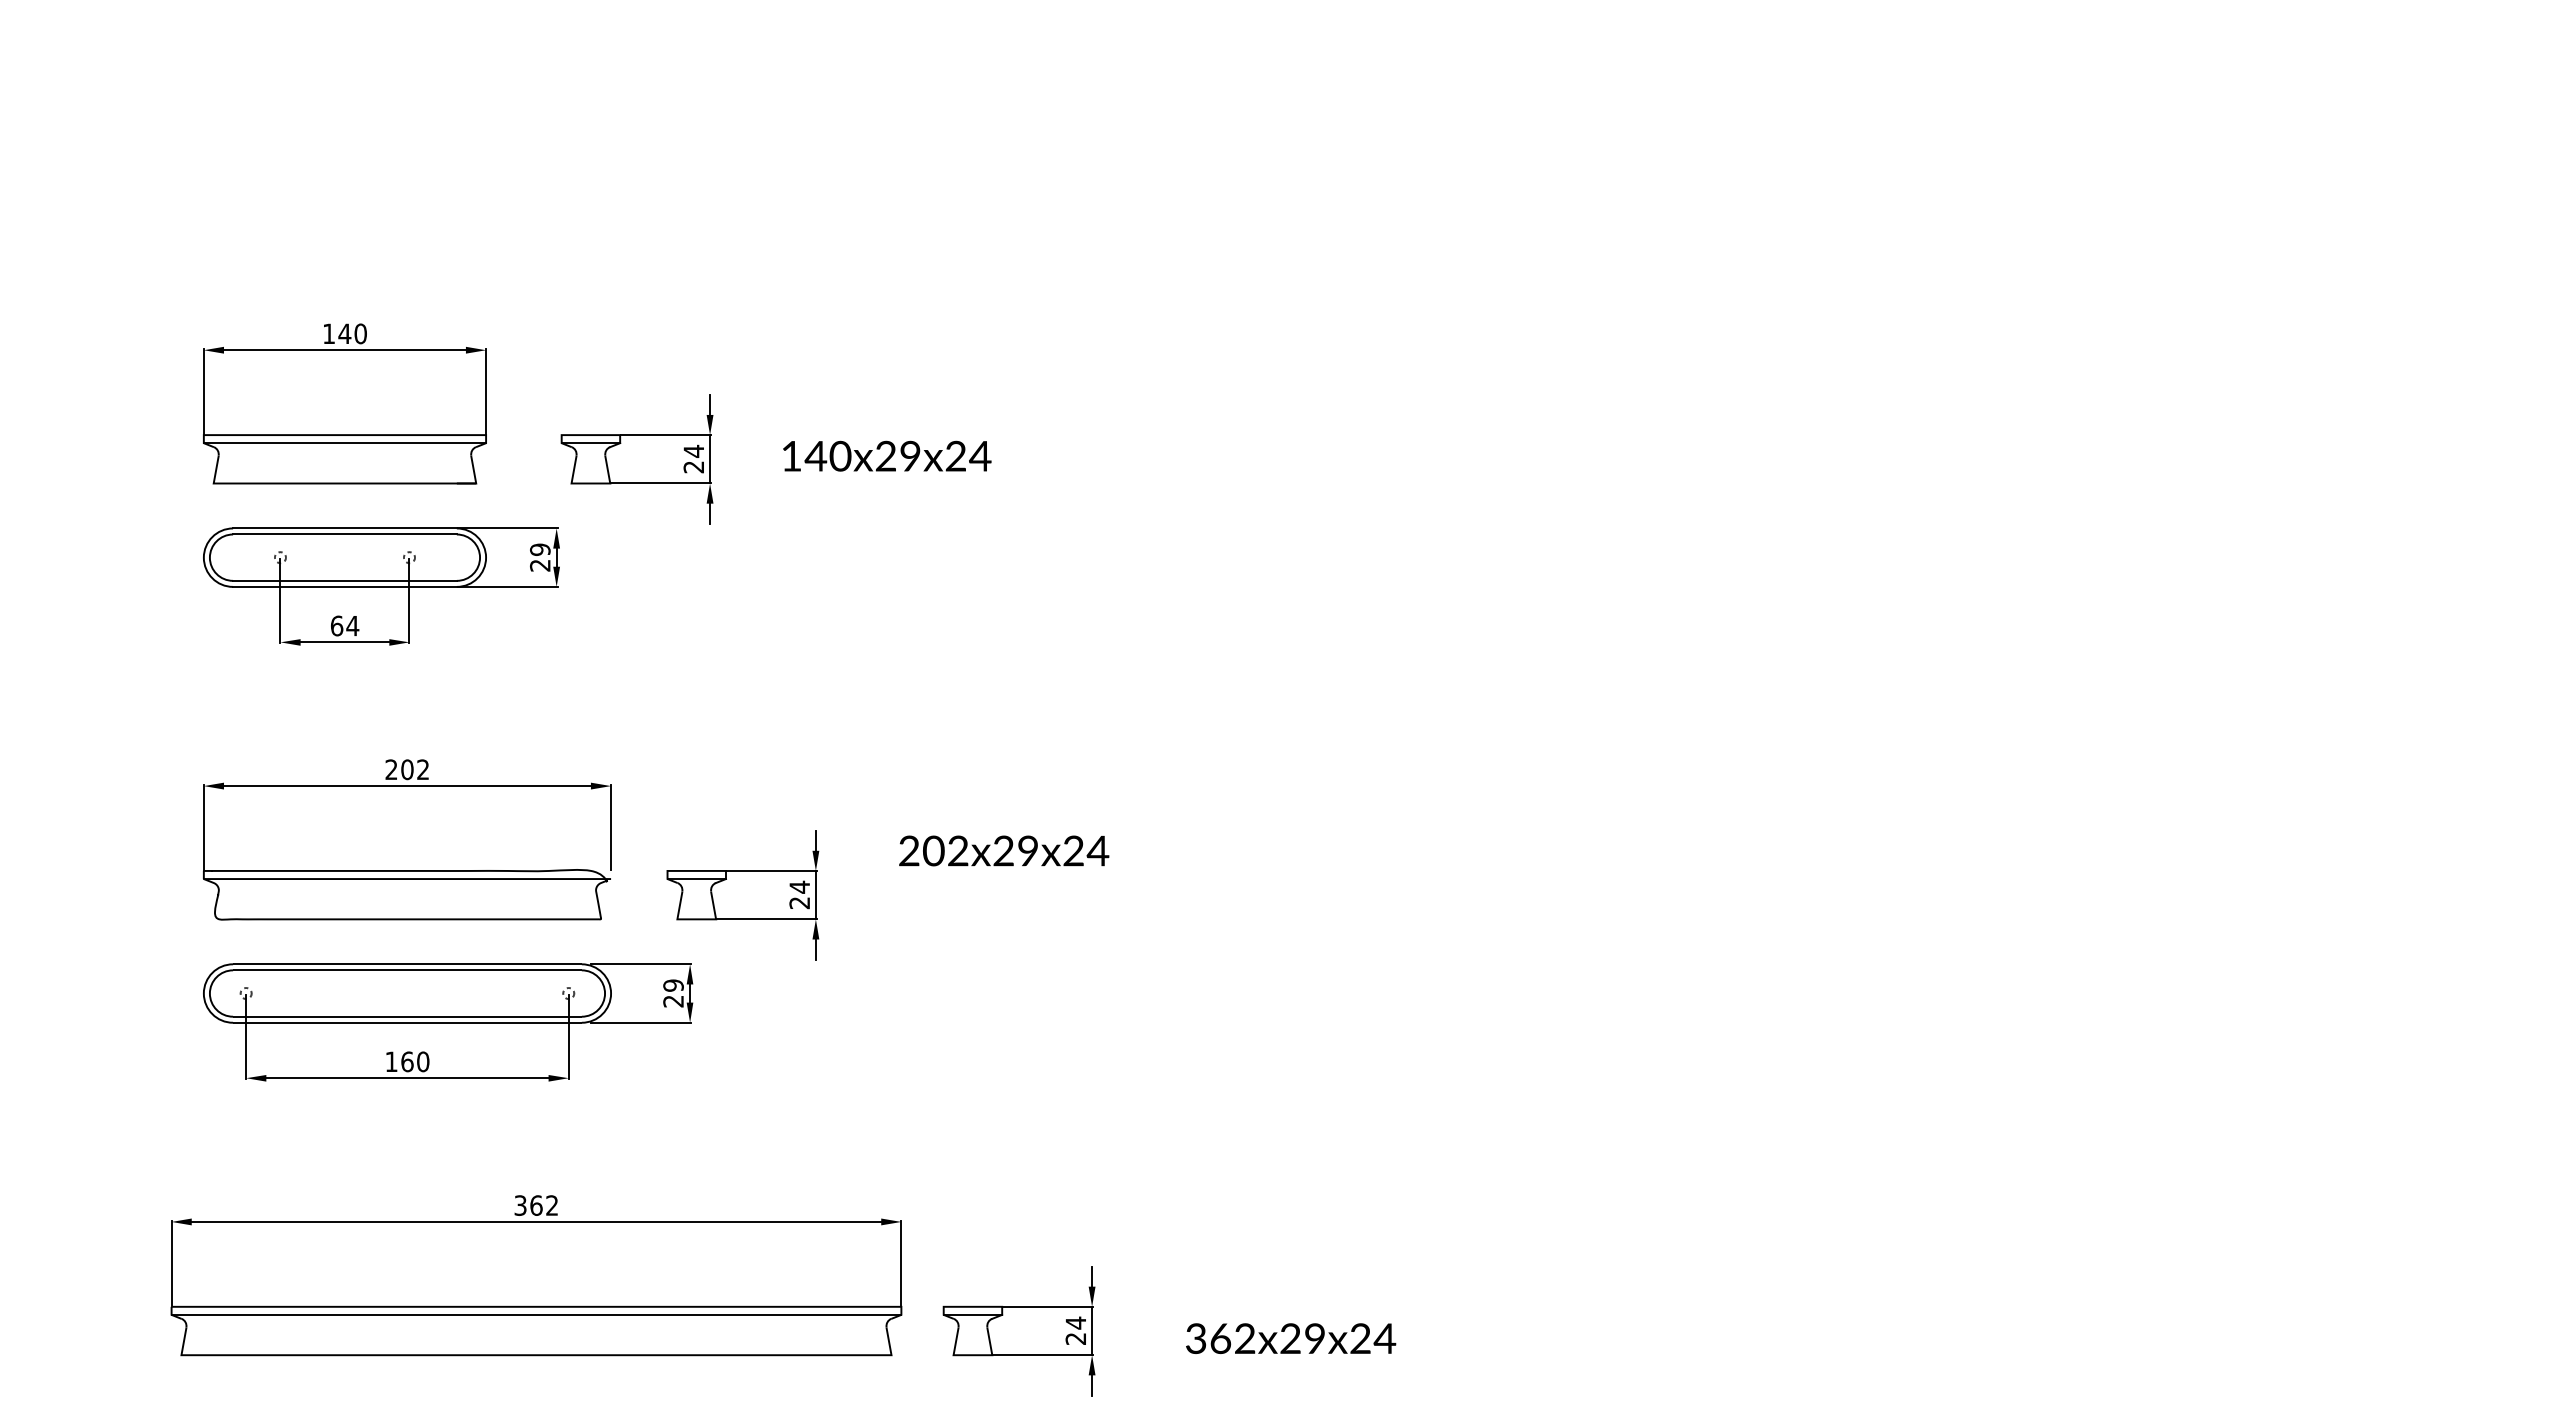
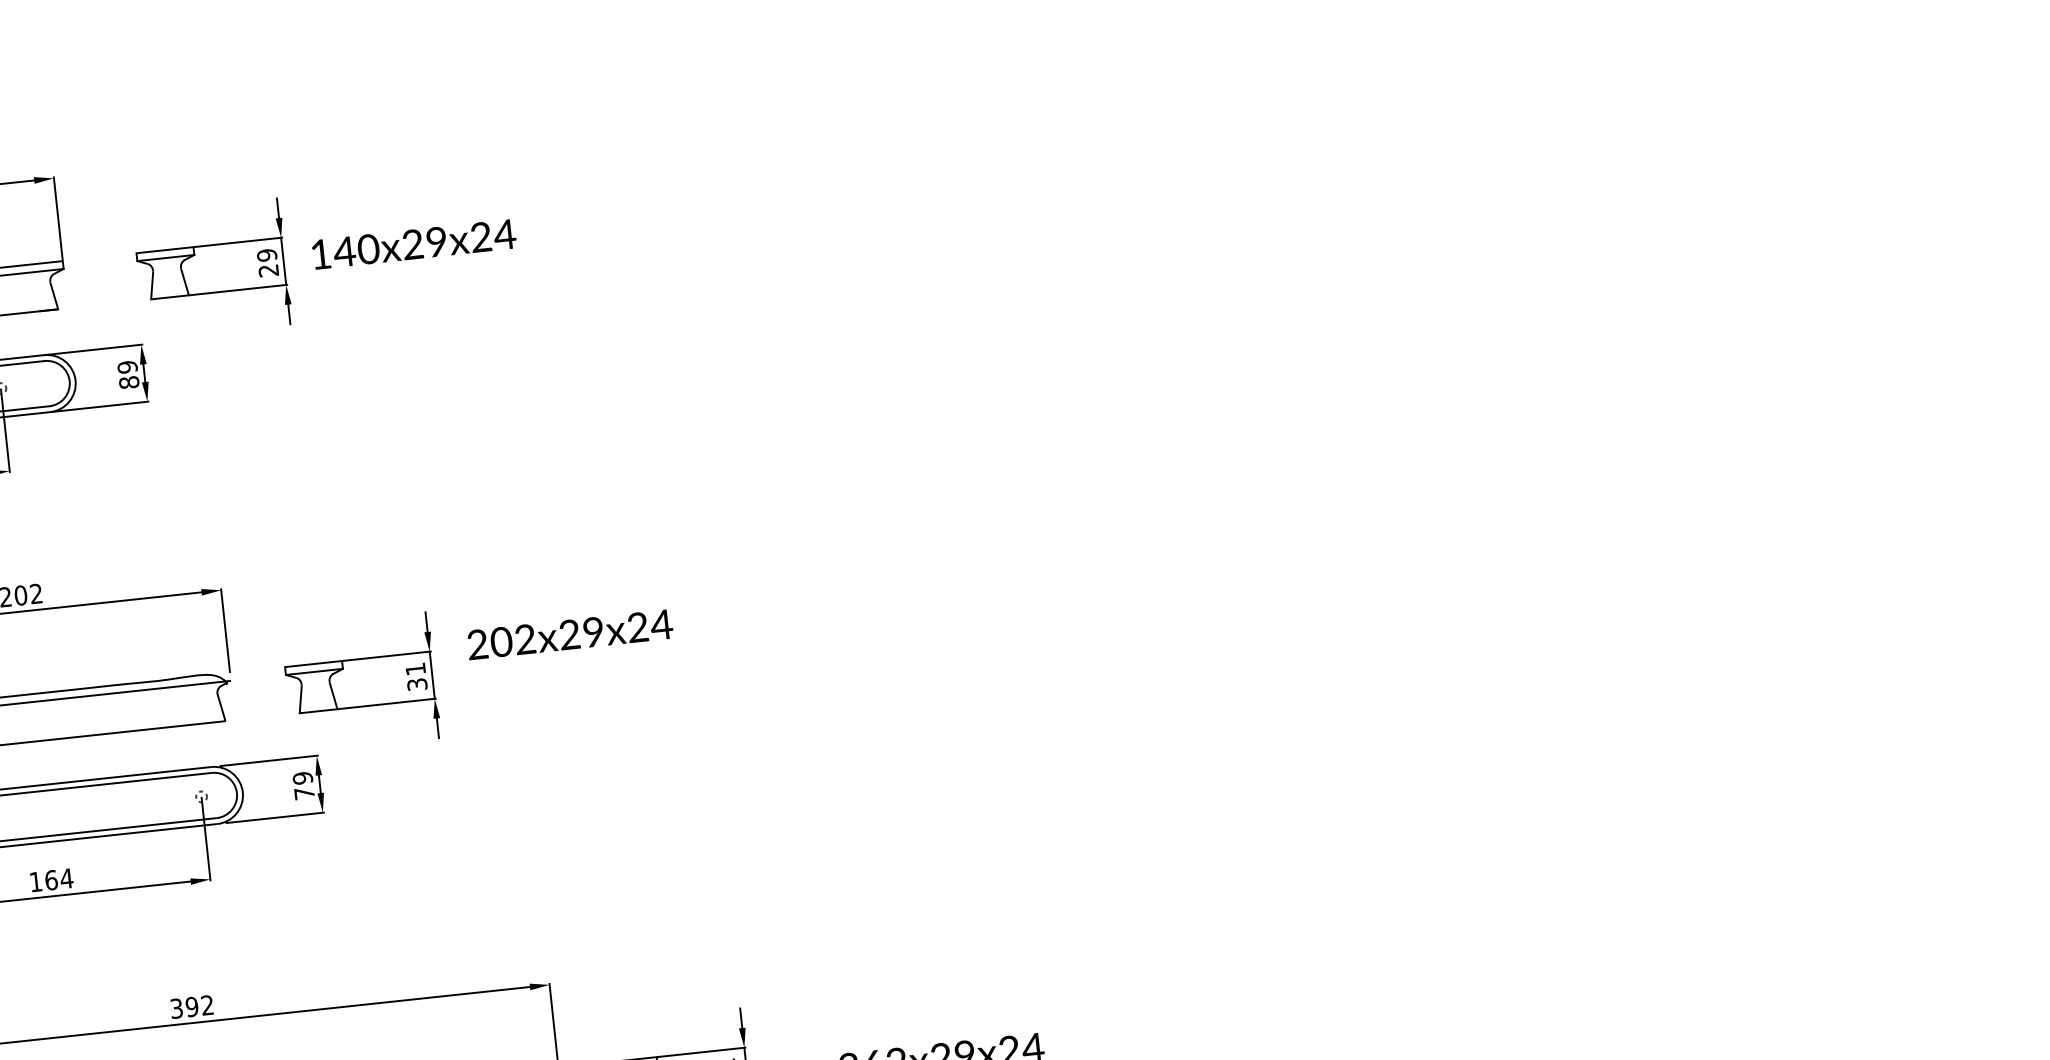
text: (693, 450) -> (266, 254), 24 -> 29
text: (887, 455) -> (414, 243), moved
text: (540, 565) -> (129, 382), 29 -> 89
text: (1004, 850) -> (570, 634), moved
text: (799, 894) -> (416, 676), 24 -> 31
text: (673, 1001) -> (304, 793), 29 -> 79
text: (422, 1061) -> (66, 878), 160 -> 164
text: (536, 1205) -> (192, 1006), 362 -> 392

